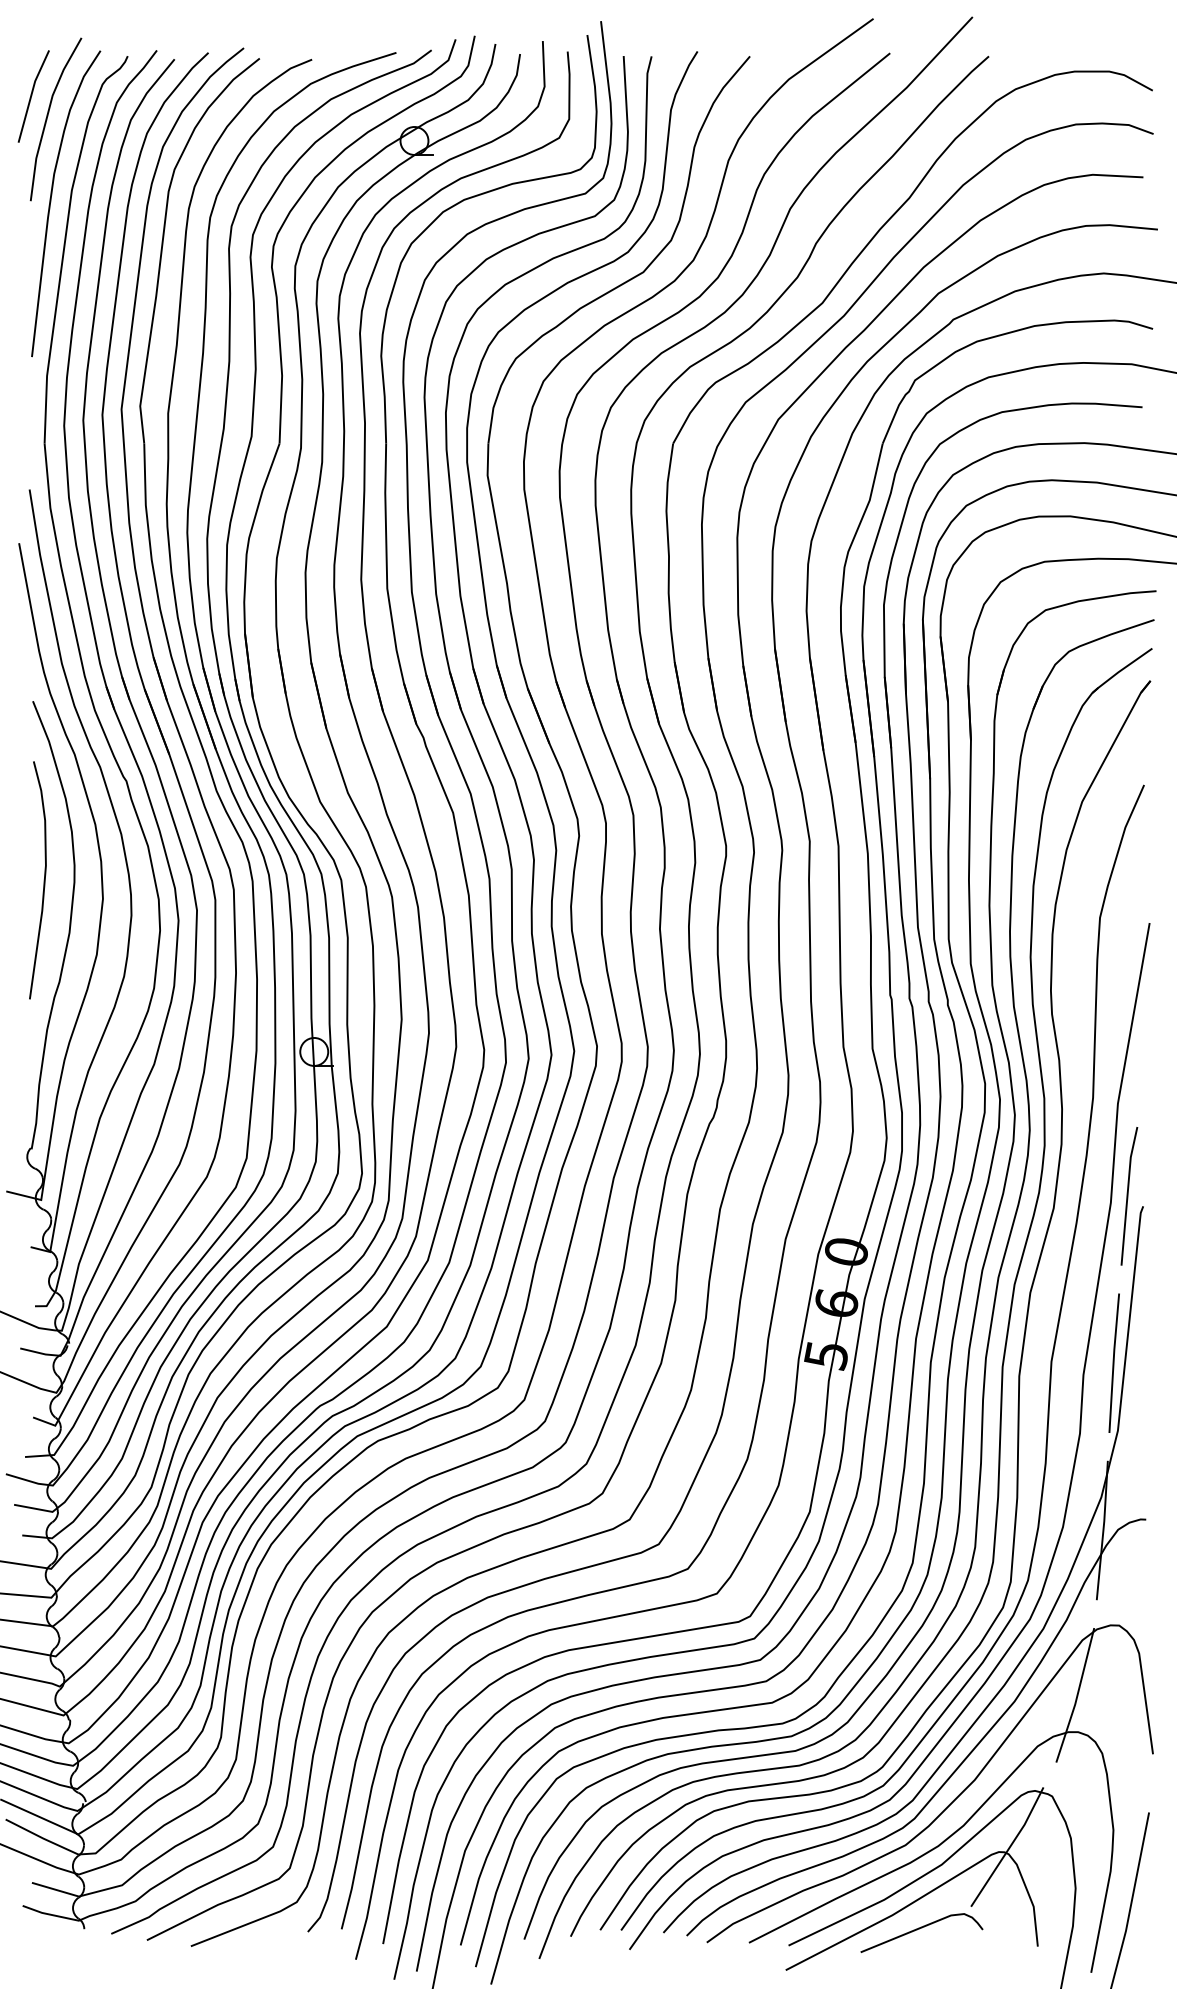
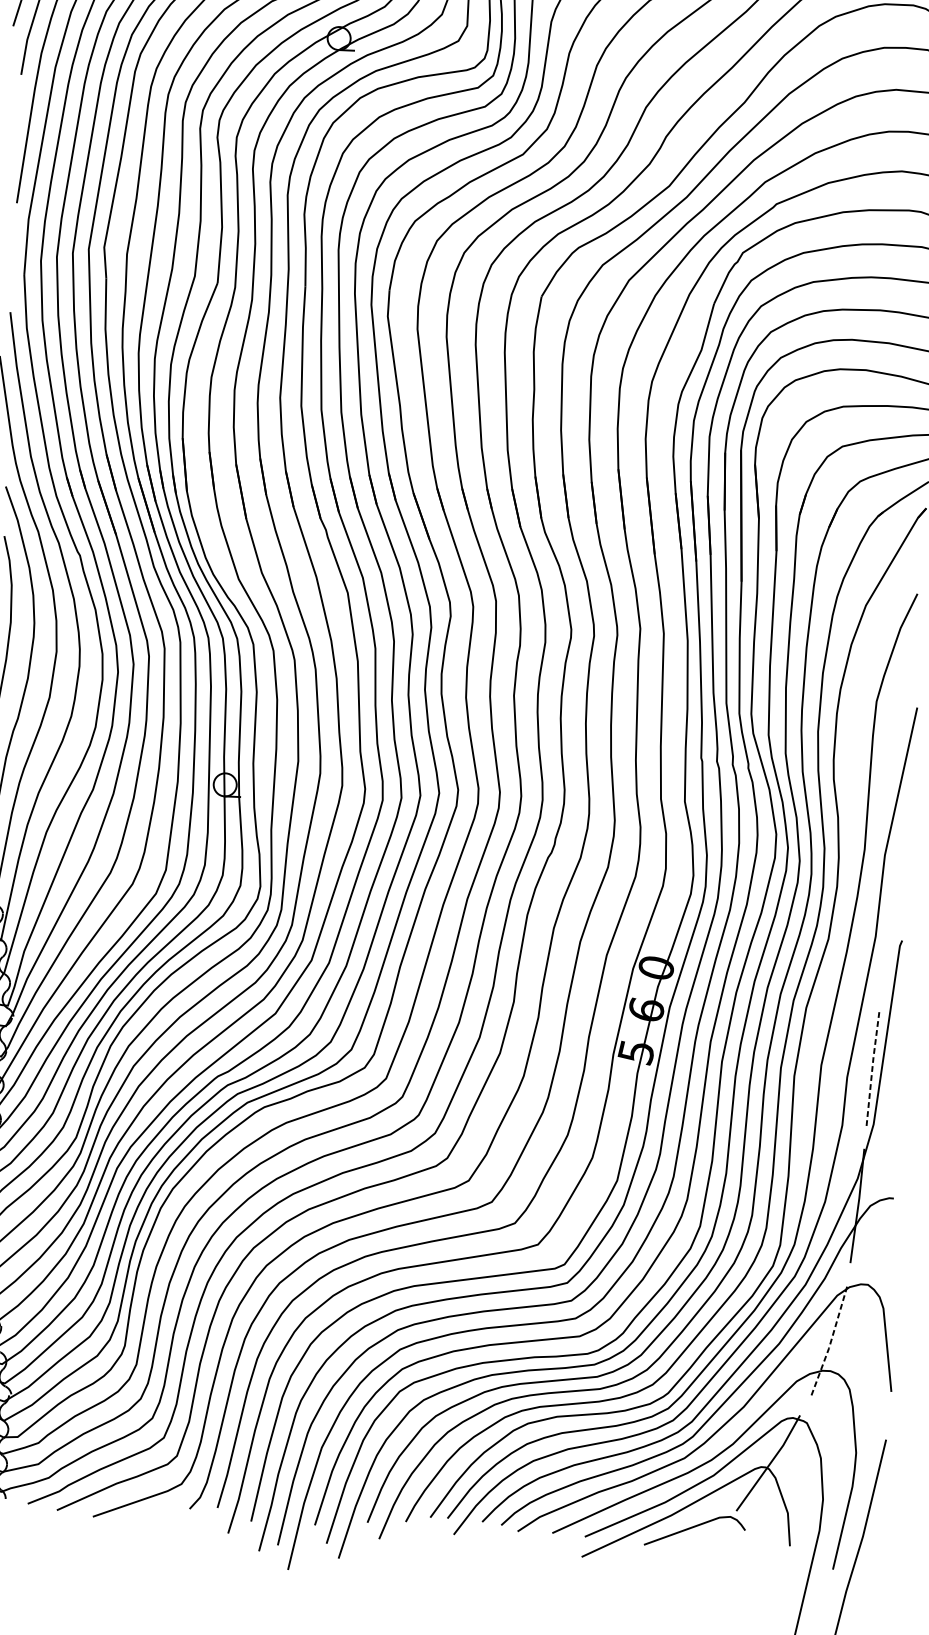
line: (1128, 1196) -> (890, 931), removed
line: (1113, 1362) -> (872, 1068), solid -> dashed
line: (1077, 1695) -> (831, 1340), solid -> dashed

